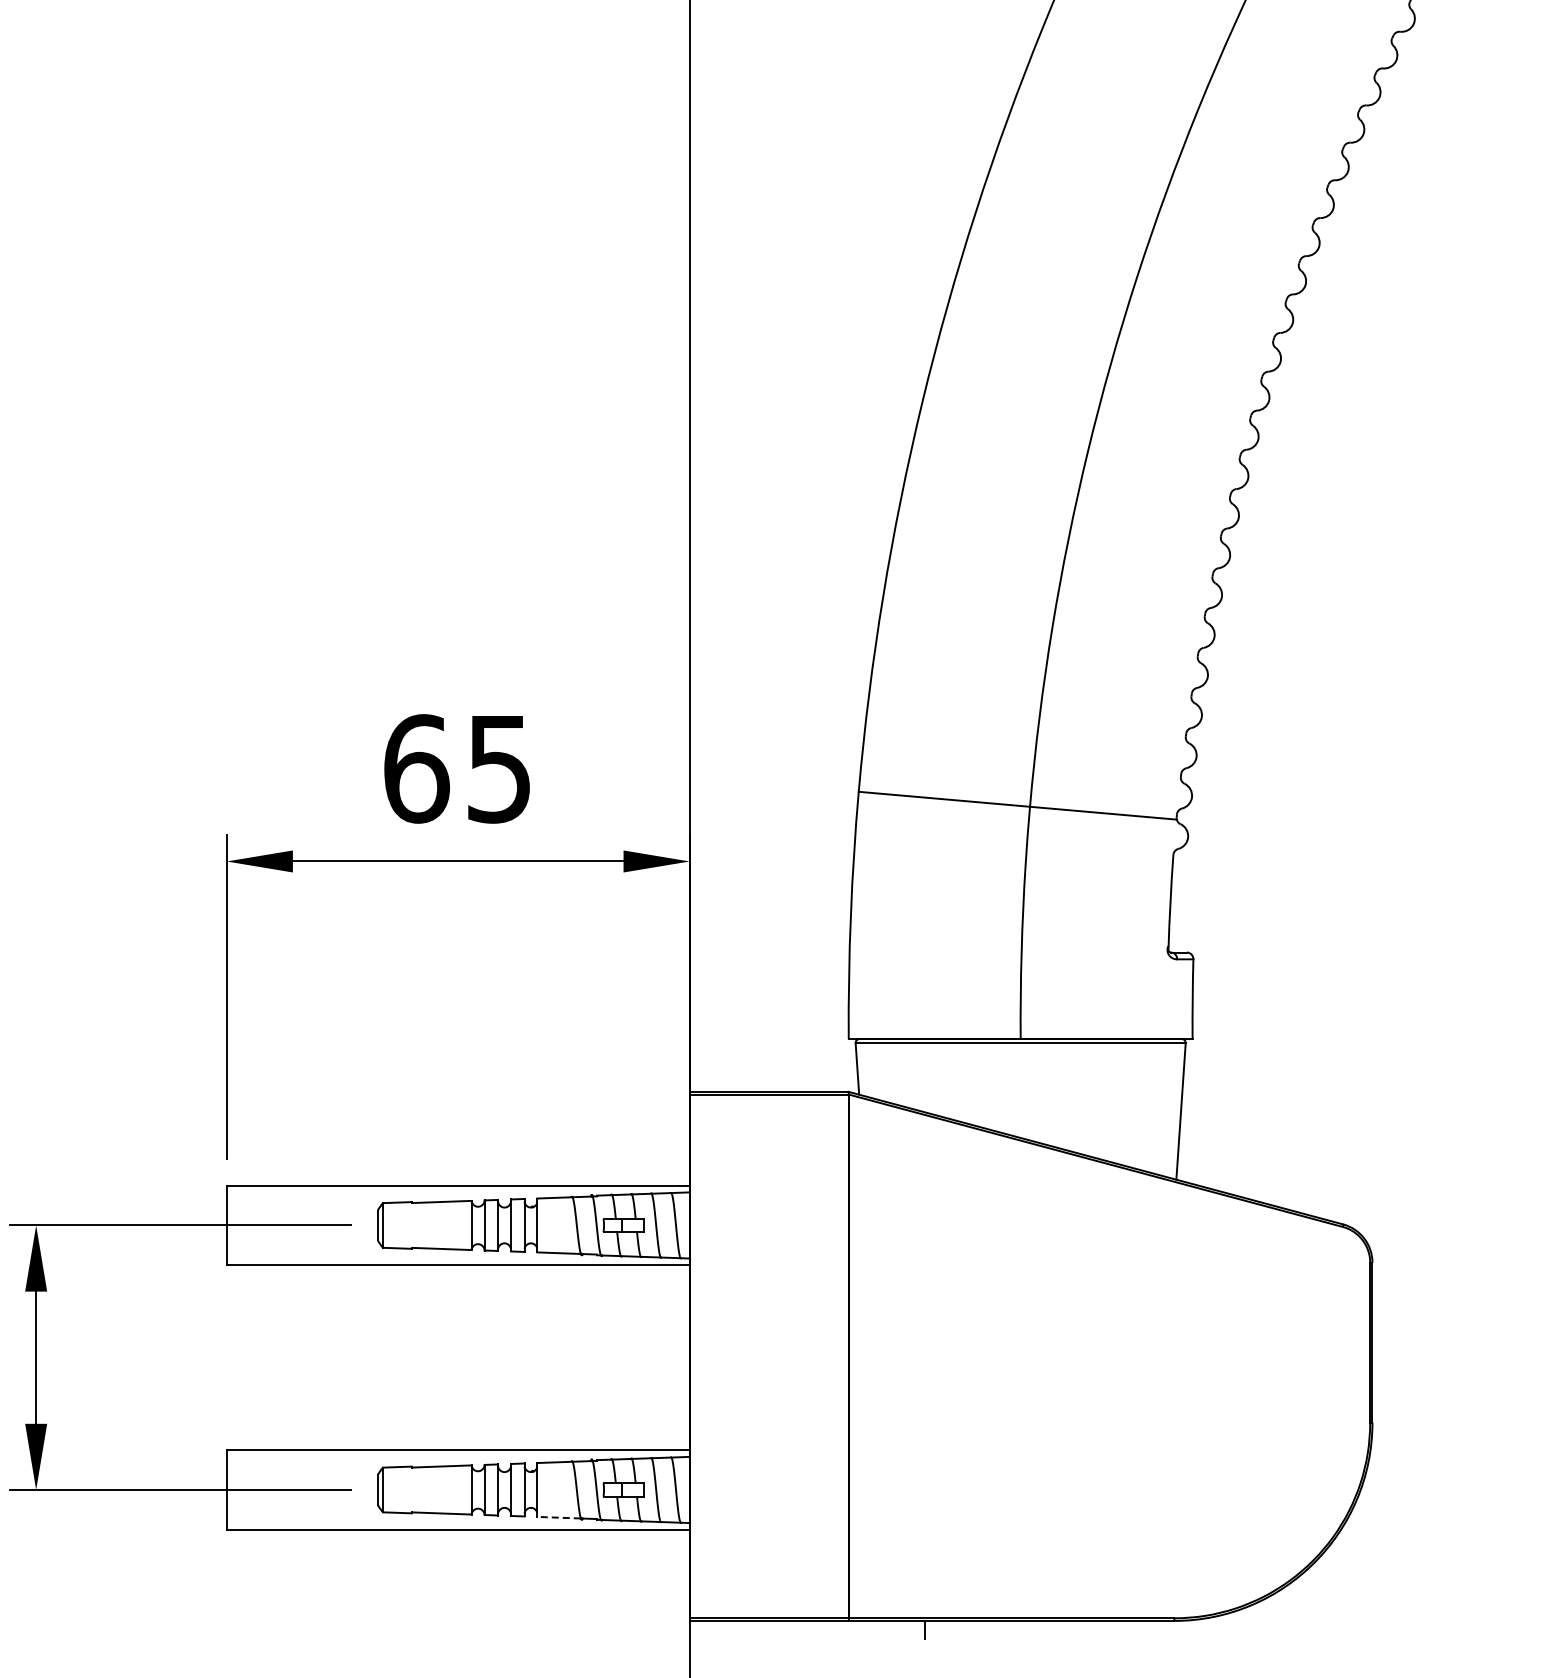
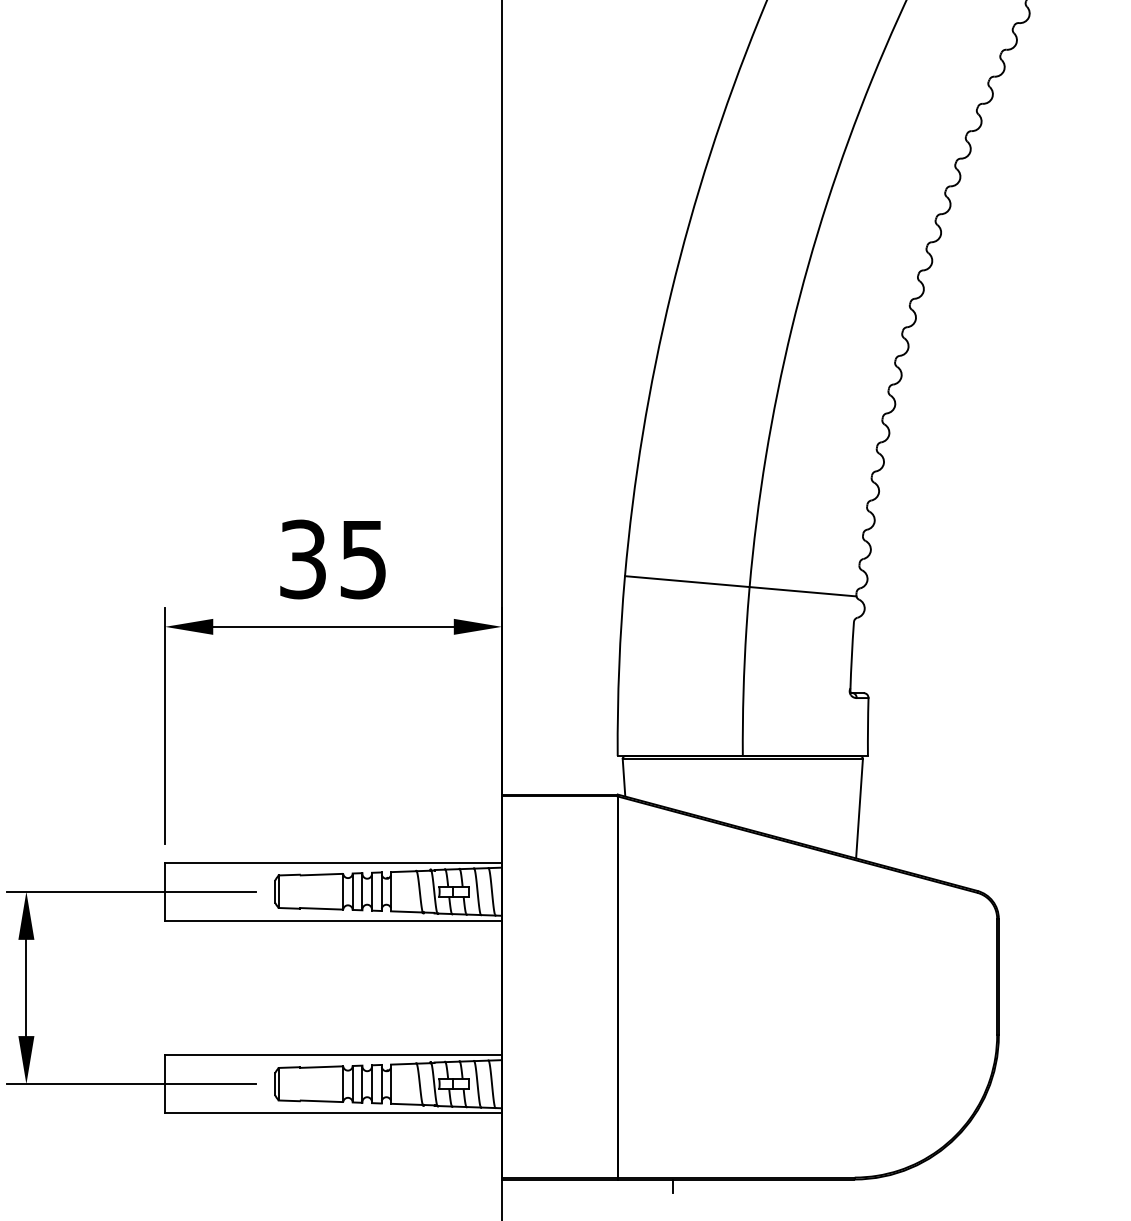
text: (416, 768) -> (303, 559), 65 -> 35
line: (559, 1517) -> (407, 1104), dashed -> solid

